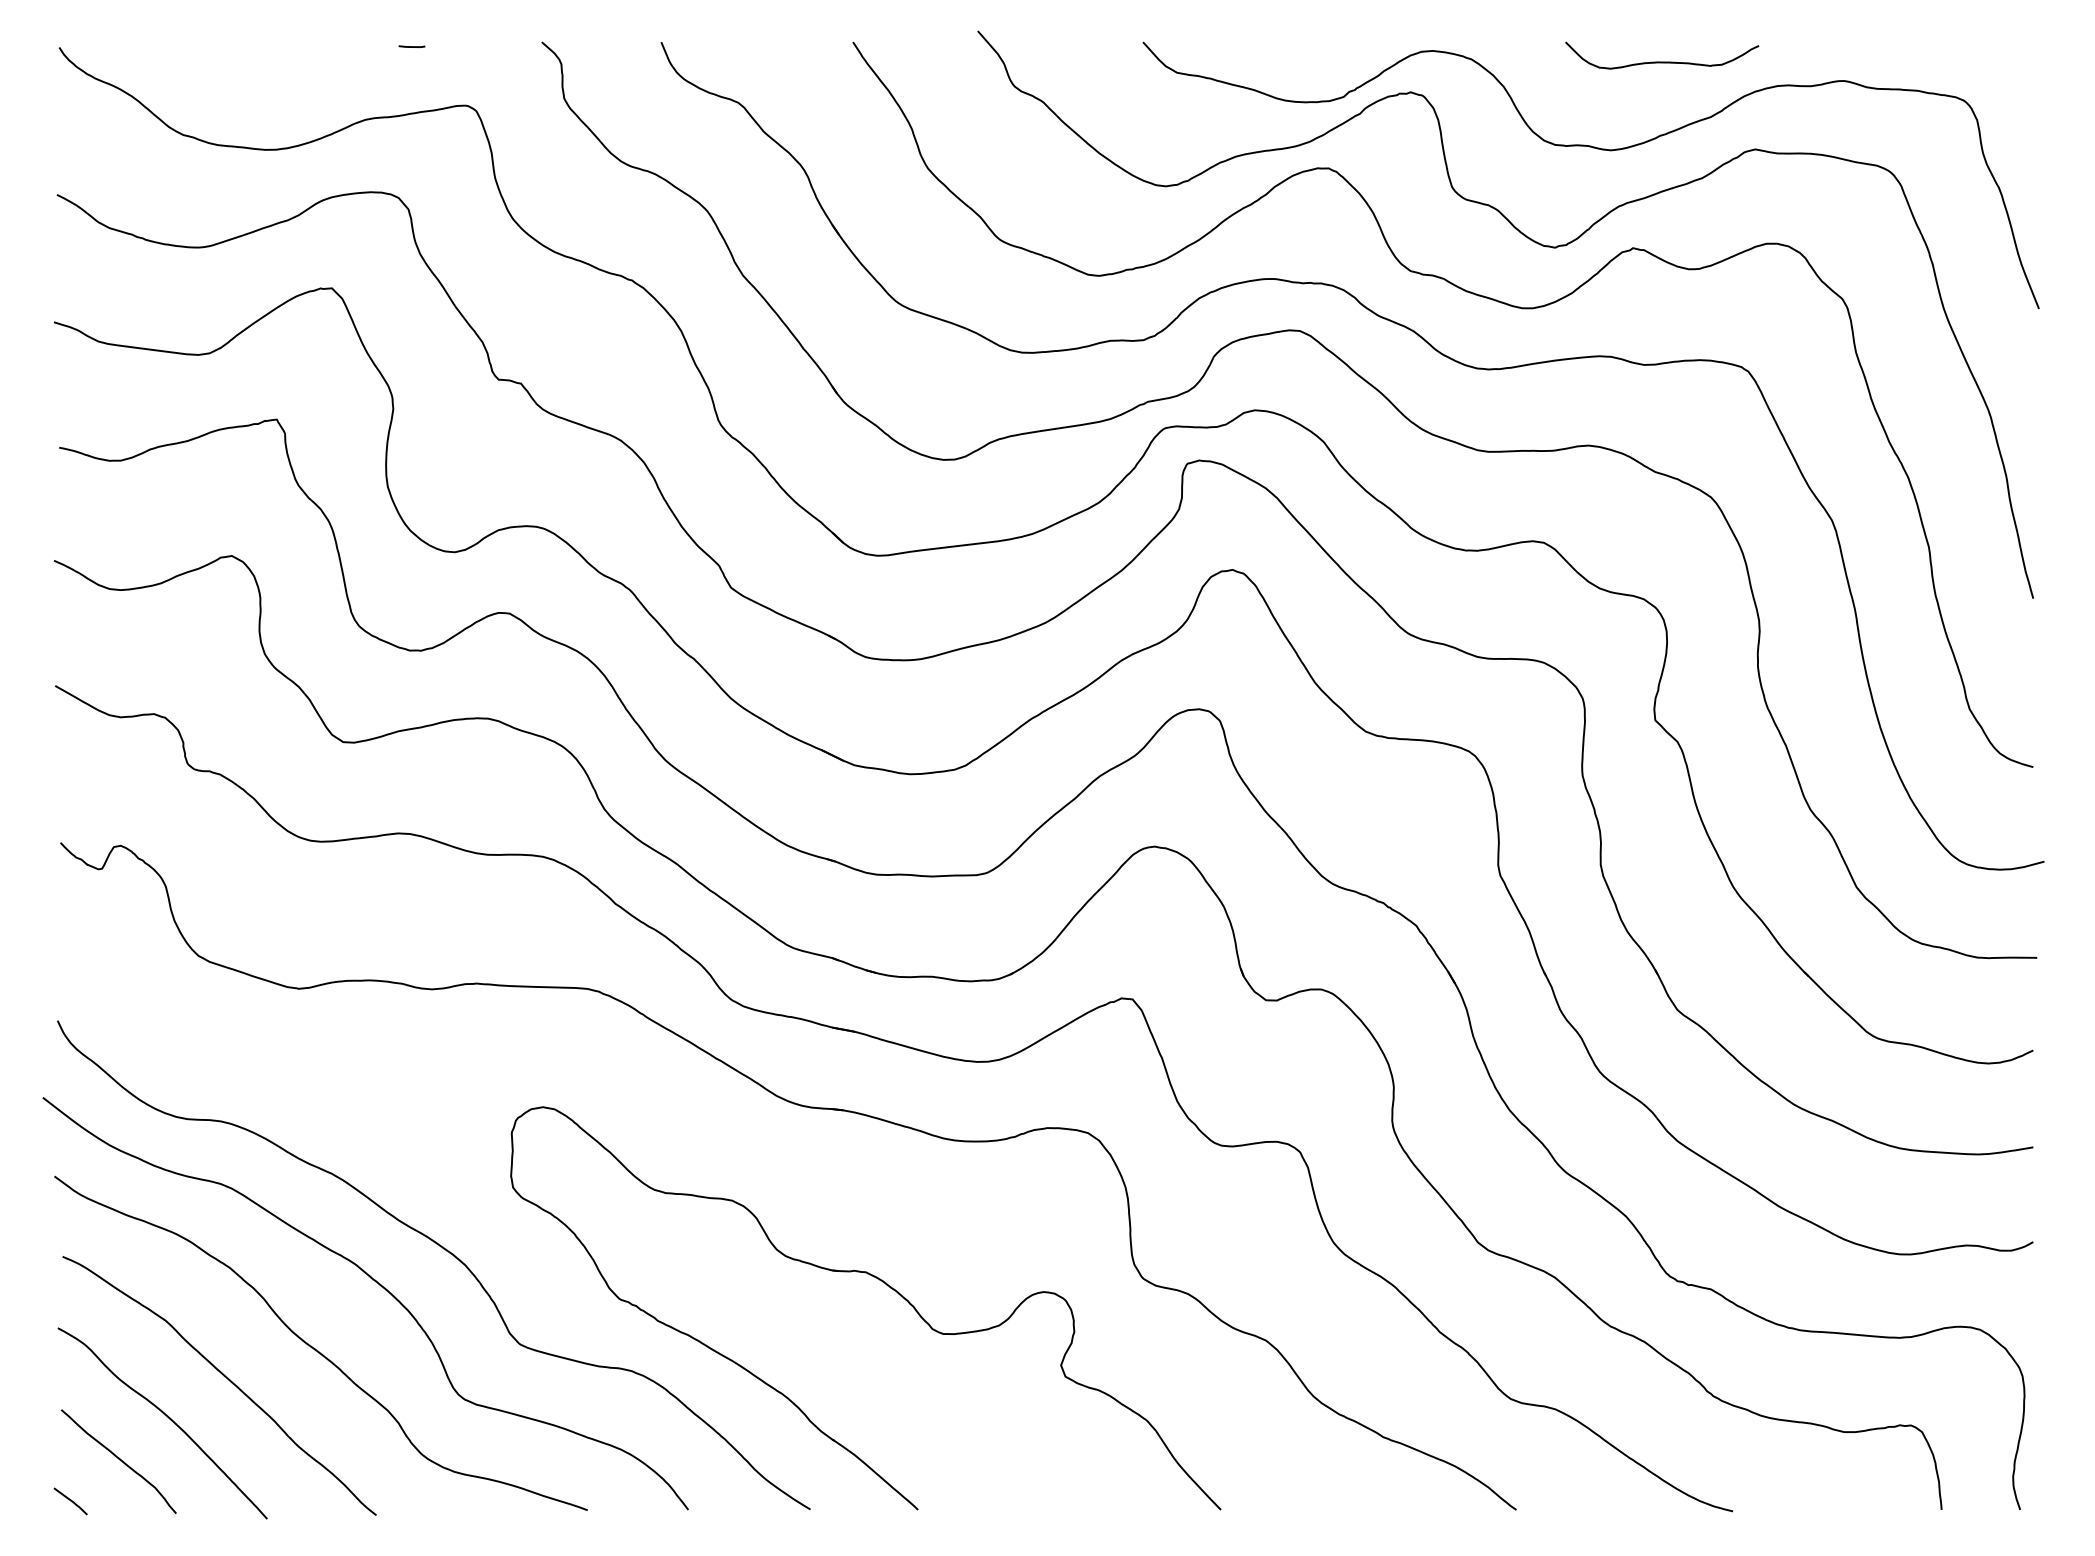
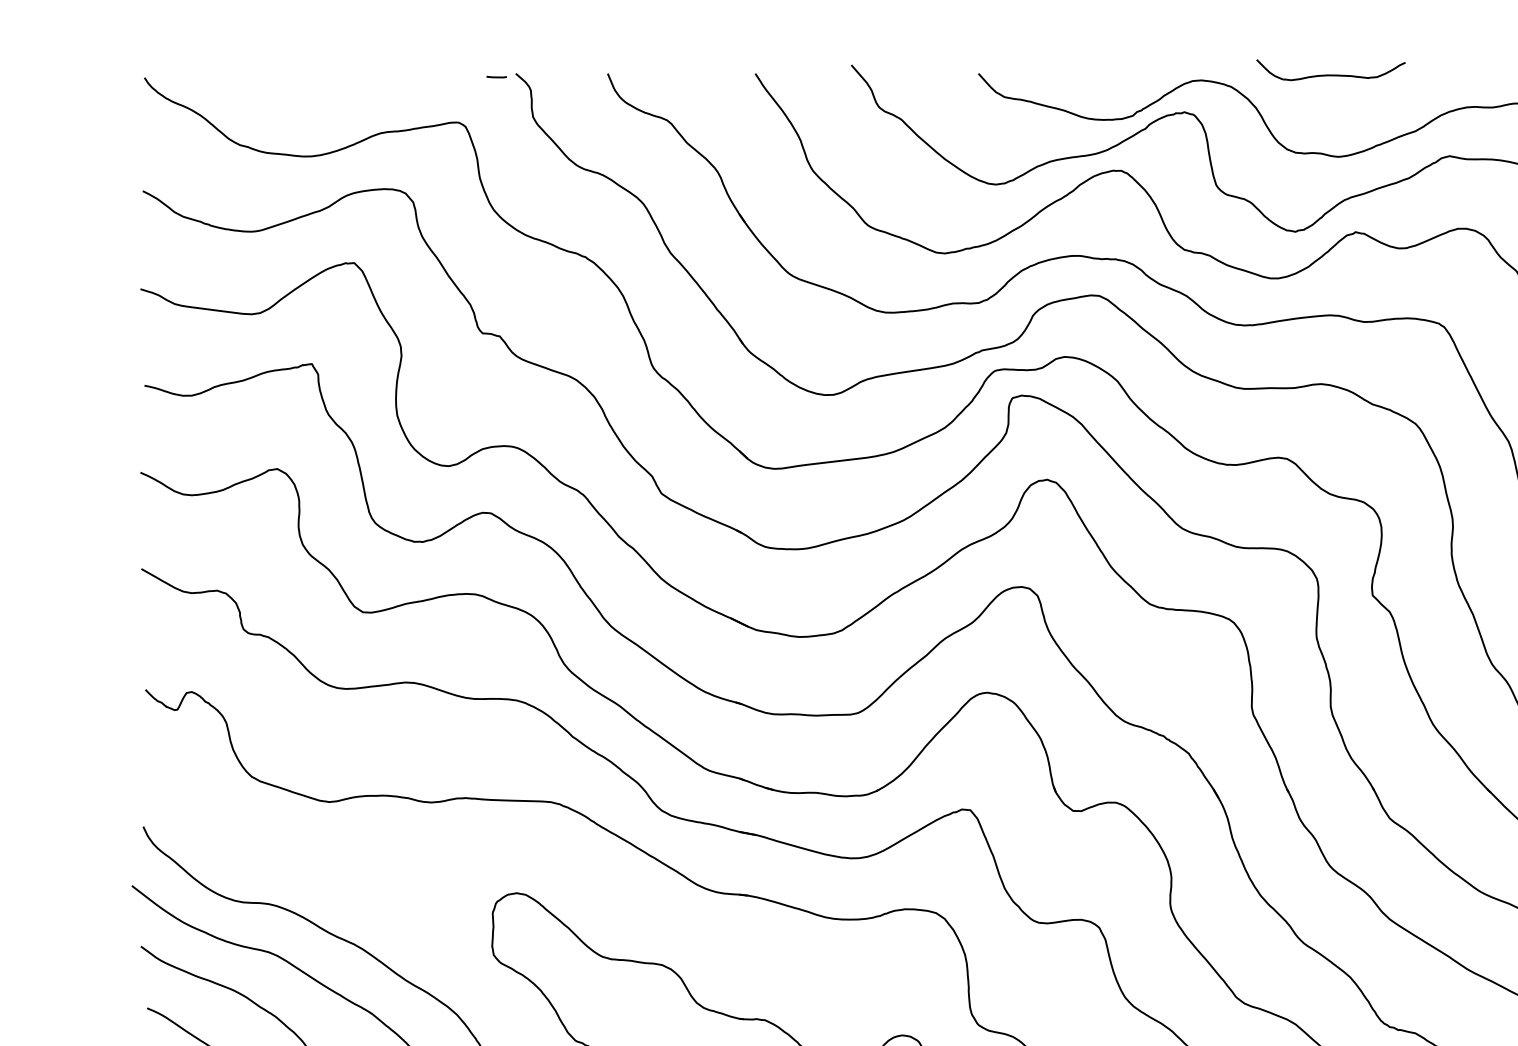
line: (411, 46) -> (496, 76), moved
curve: (1662, 61) -> (1331, 74), moved

